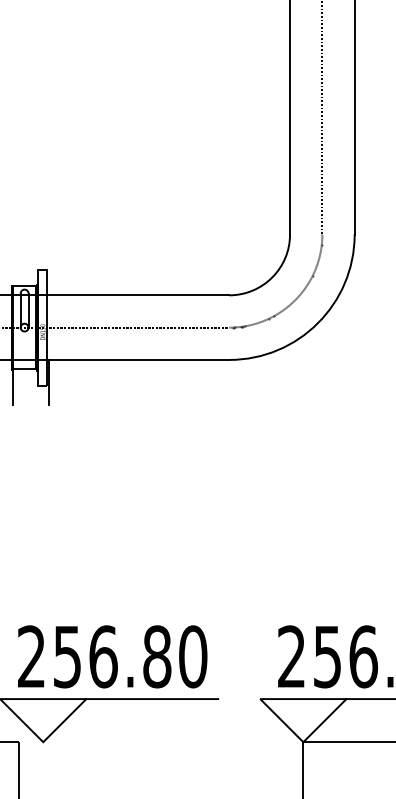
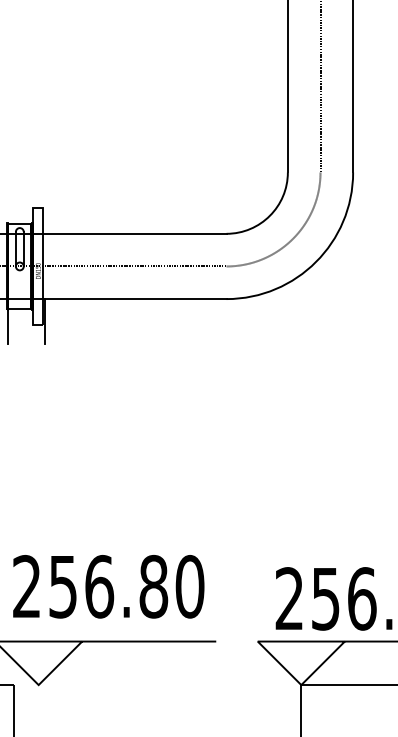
text: (112, 656) -> (108, 586), moved

